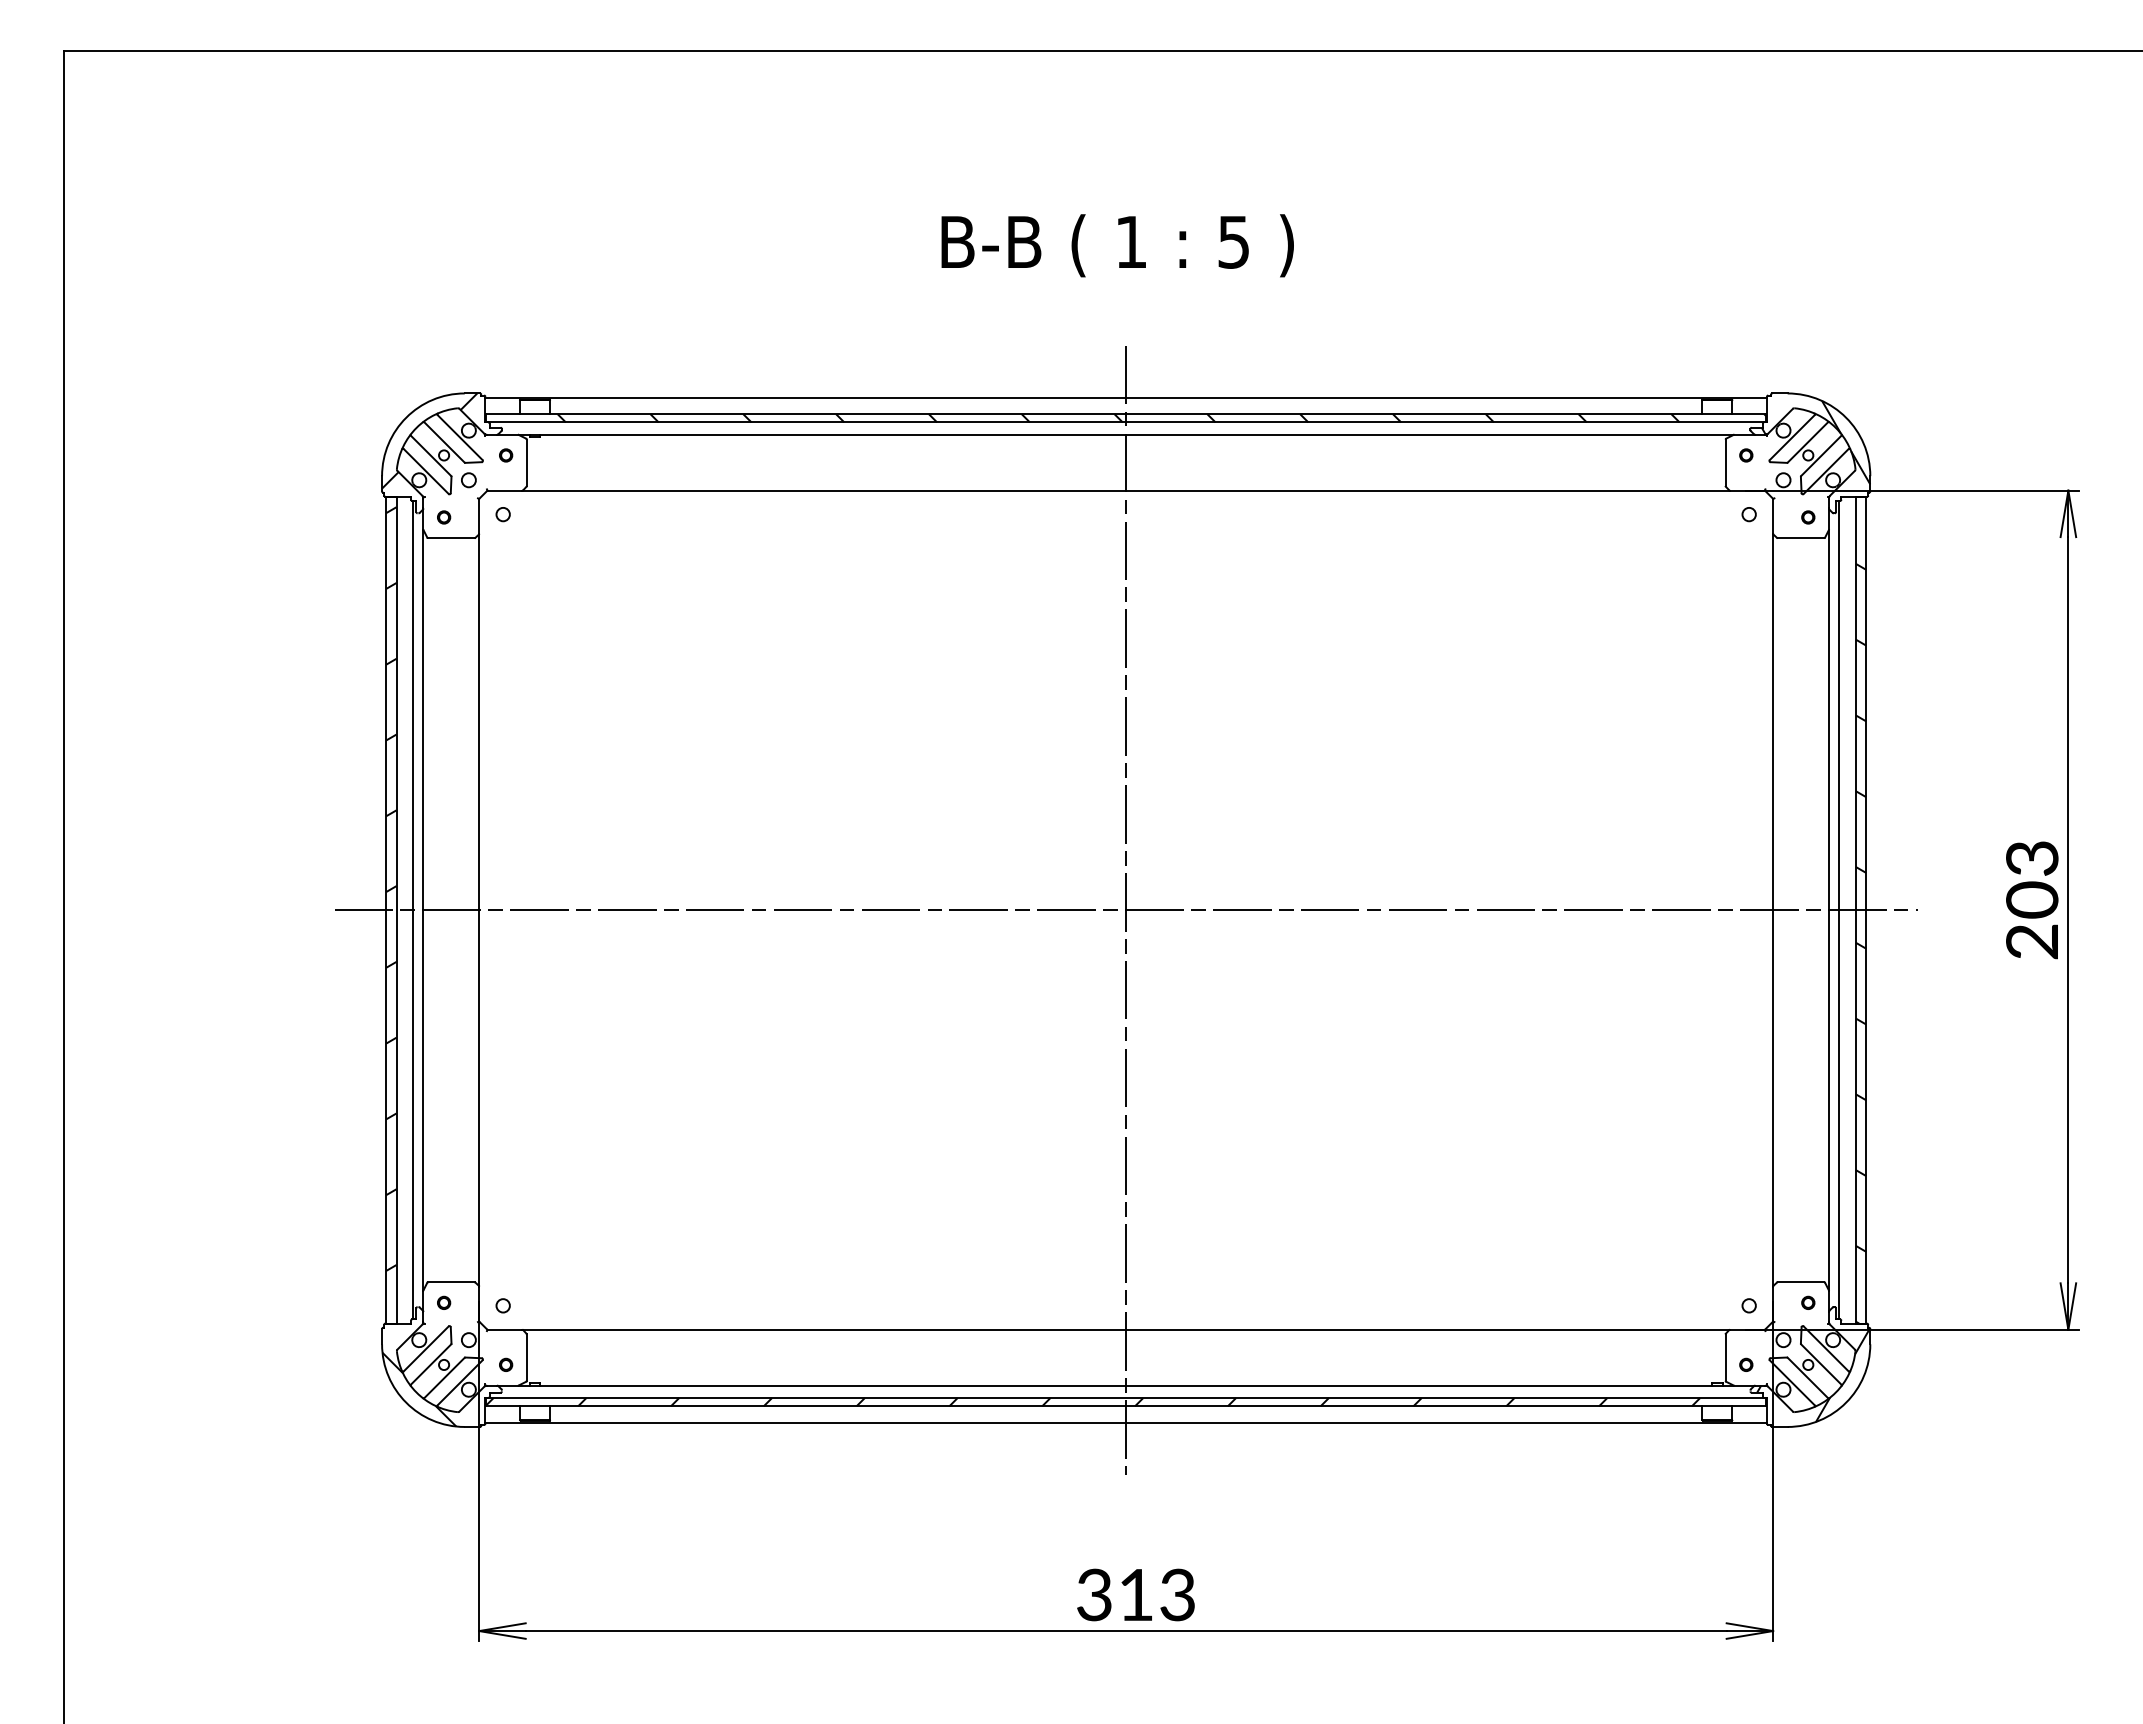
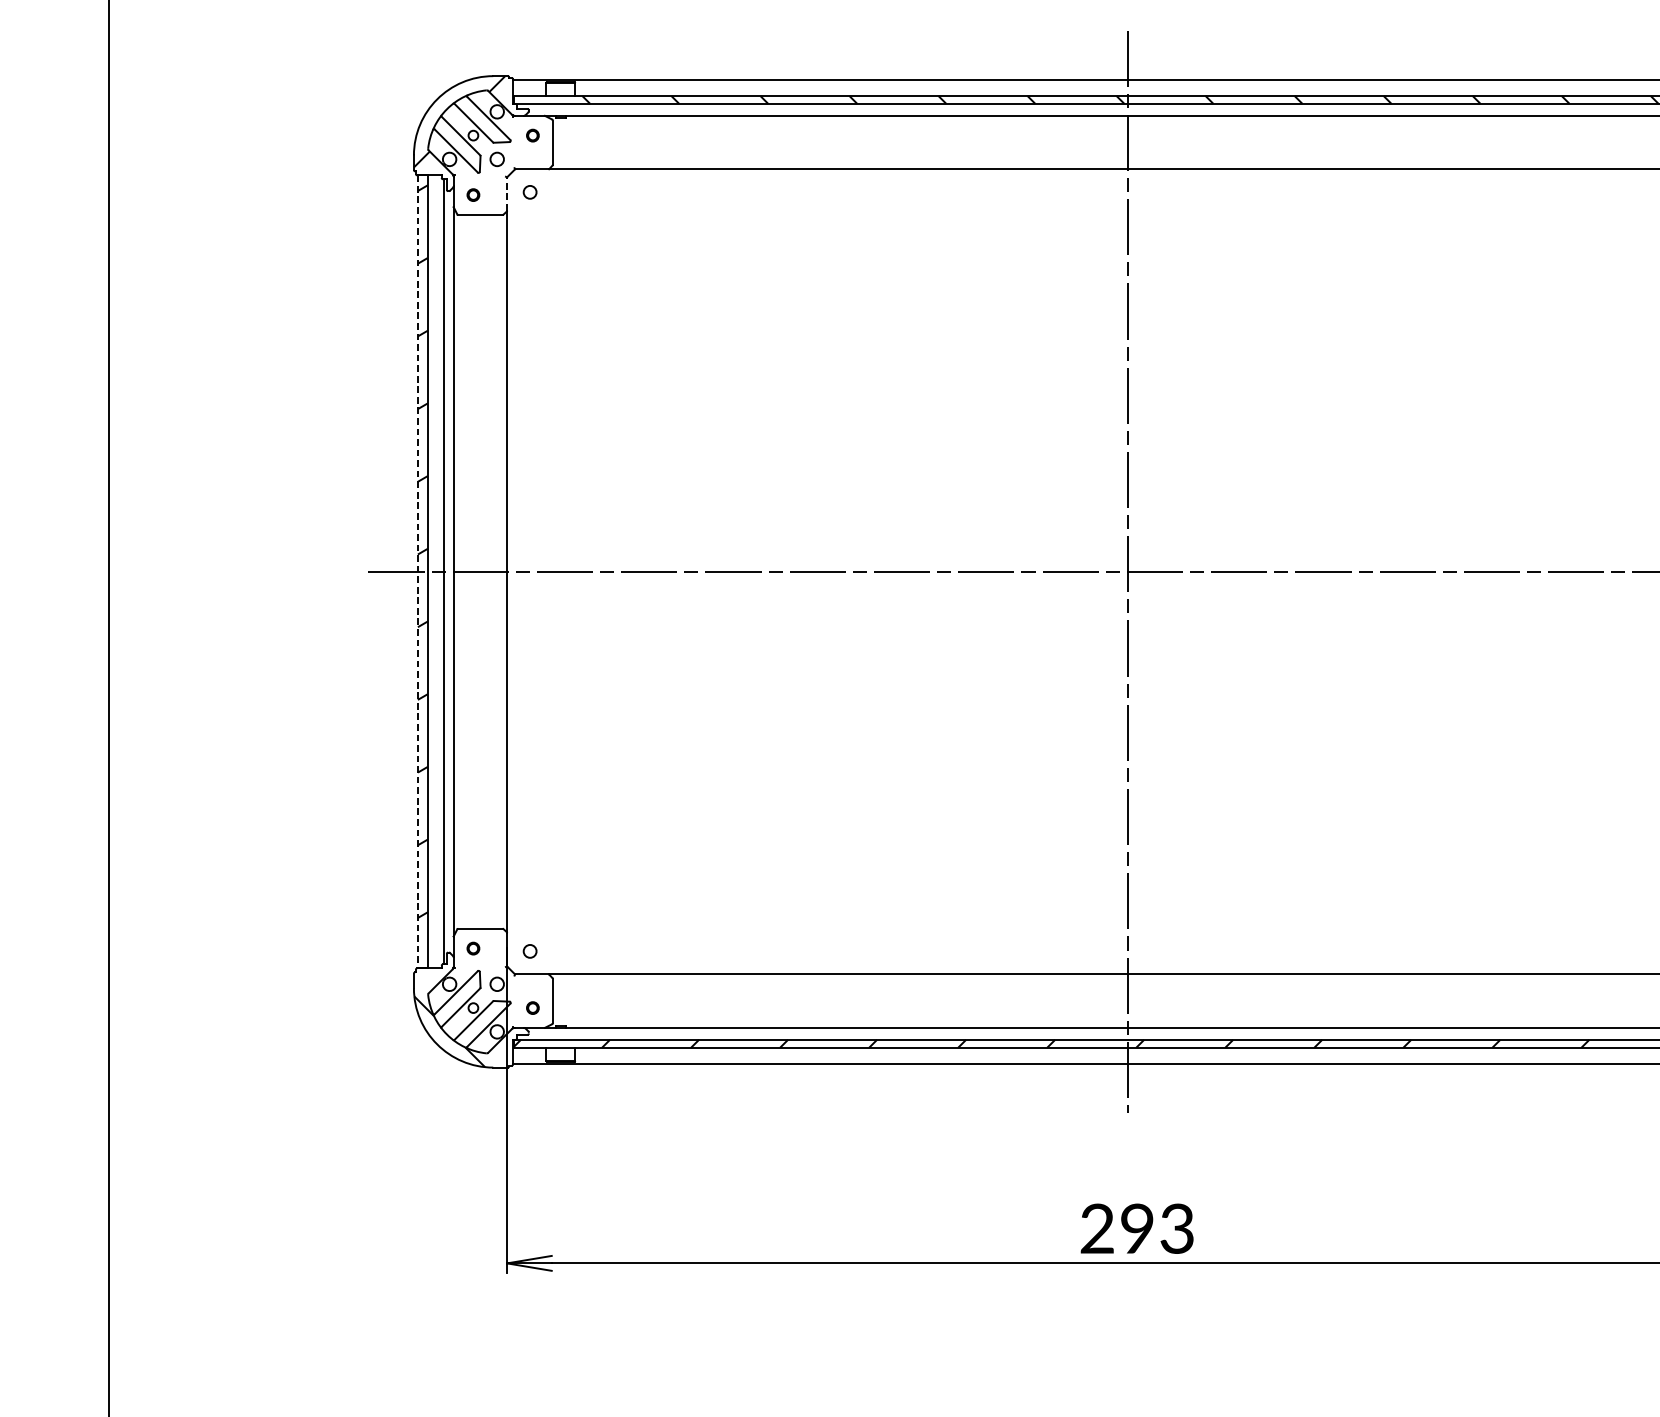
line: (479, 515) -> (507, 193), solid -> dashed
line: (386, 910) -> (418, 572), solid -> dashed
text: (1114, 1594) -> (1116, 1228), 313 -> 293

